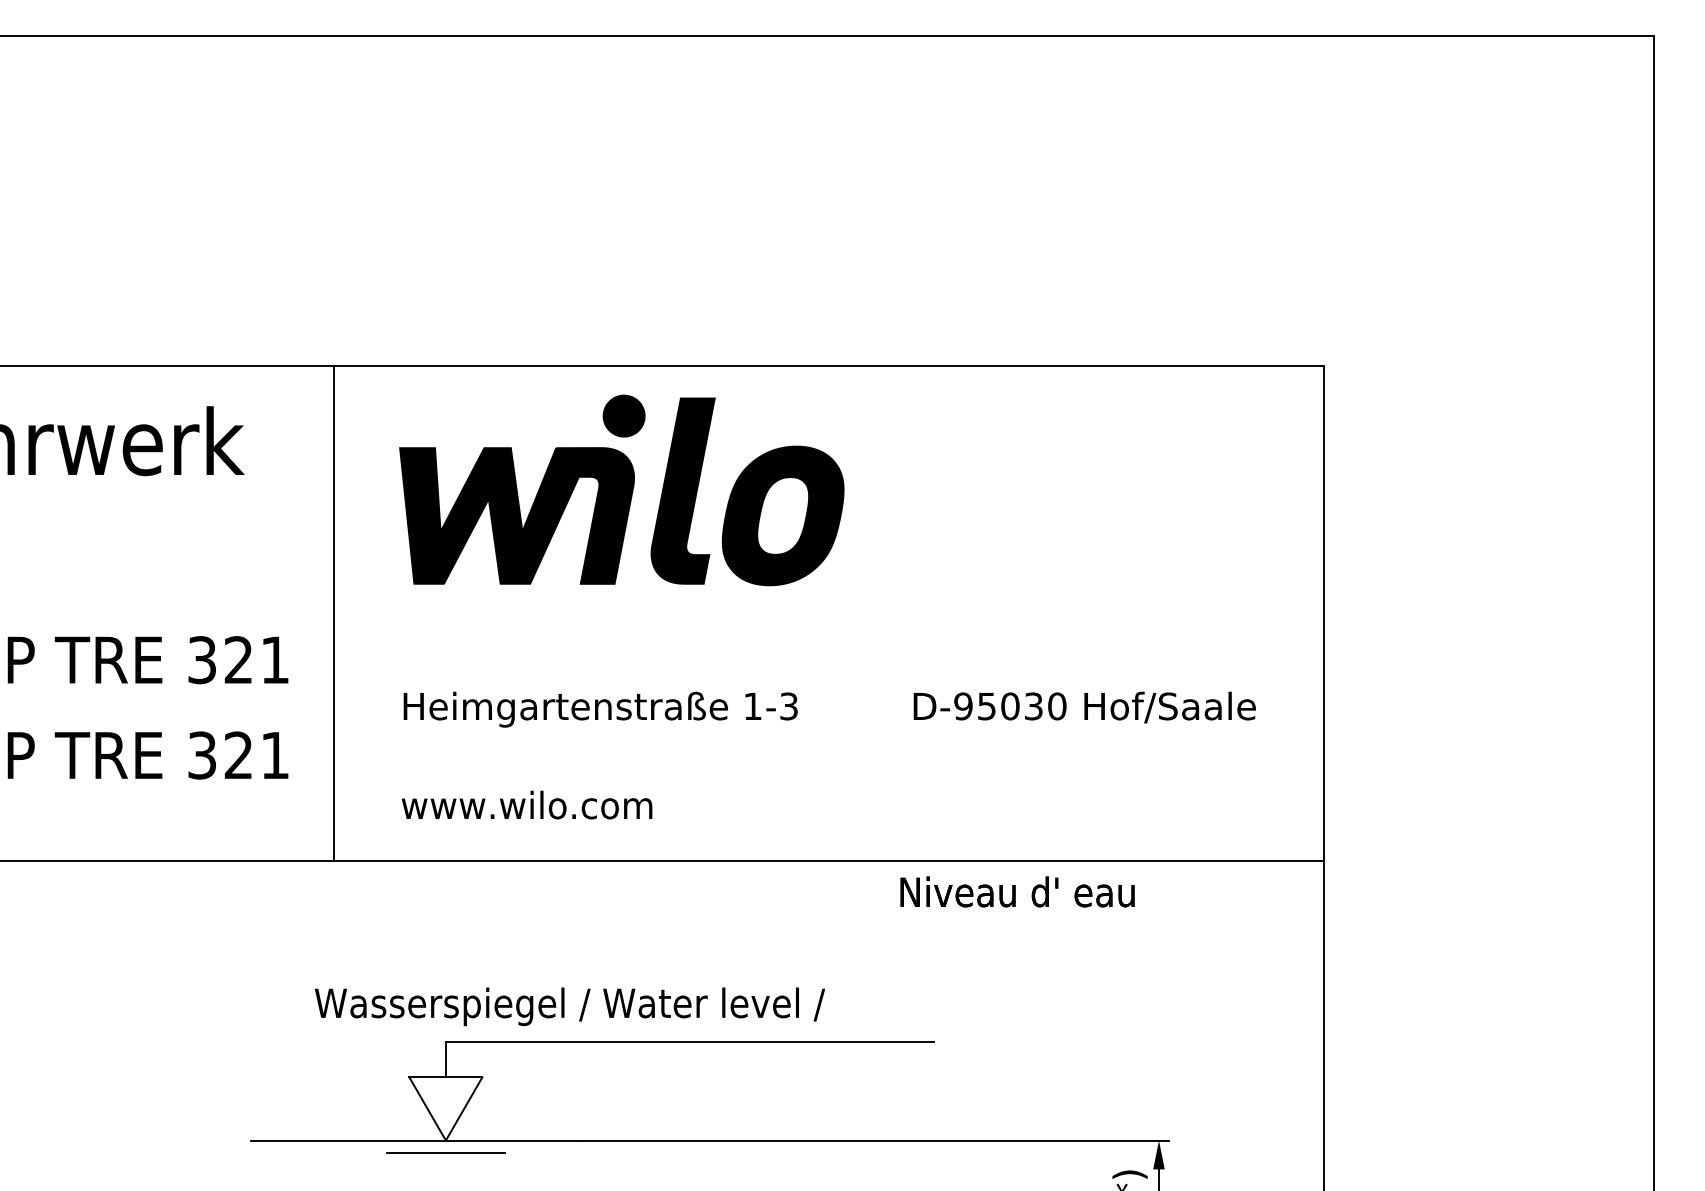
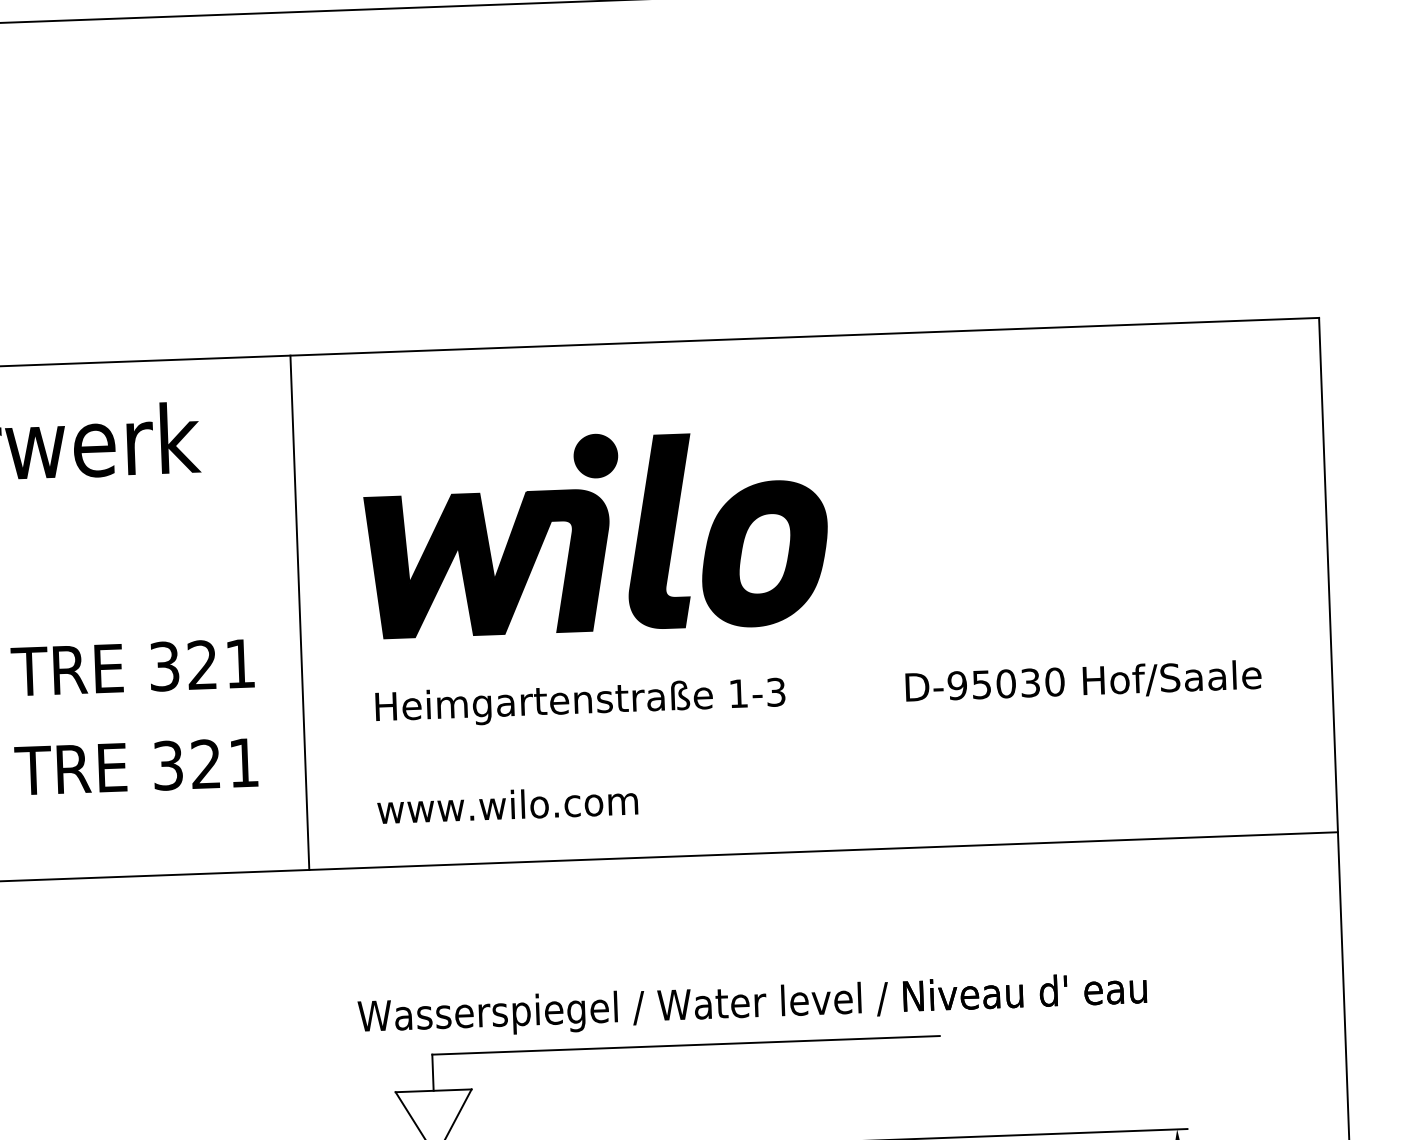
part: (621, 490) -> (595, 533), moved
text: (1017, 891) -> (1024, 991), moved
text: (569, 1006) -> (622, 1010), moved

